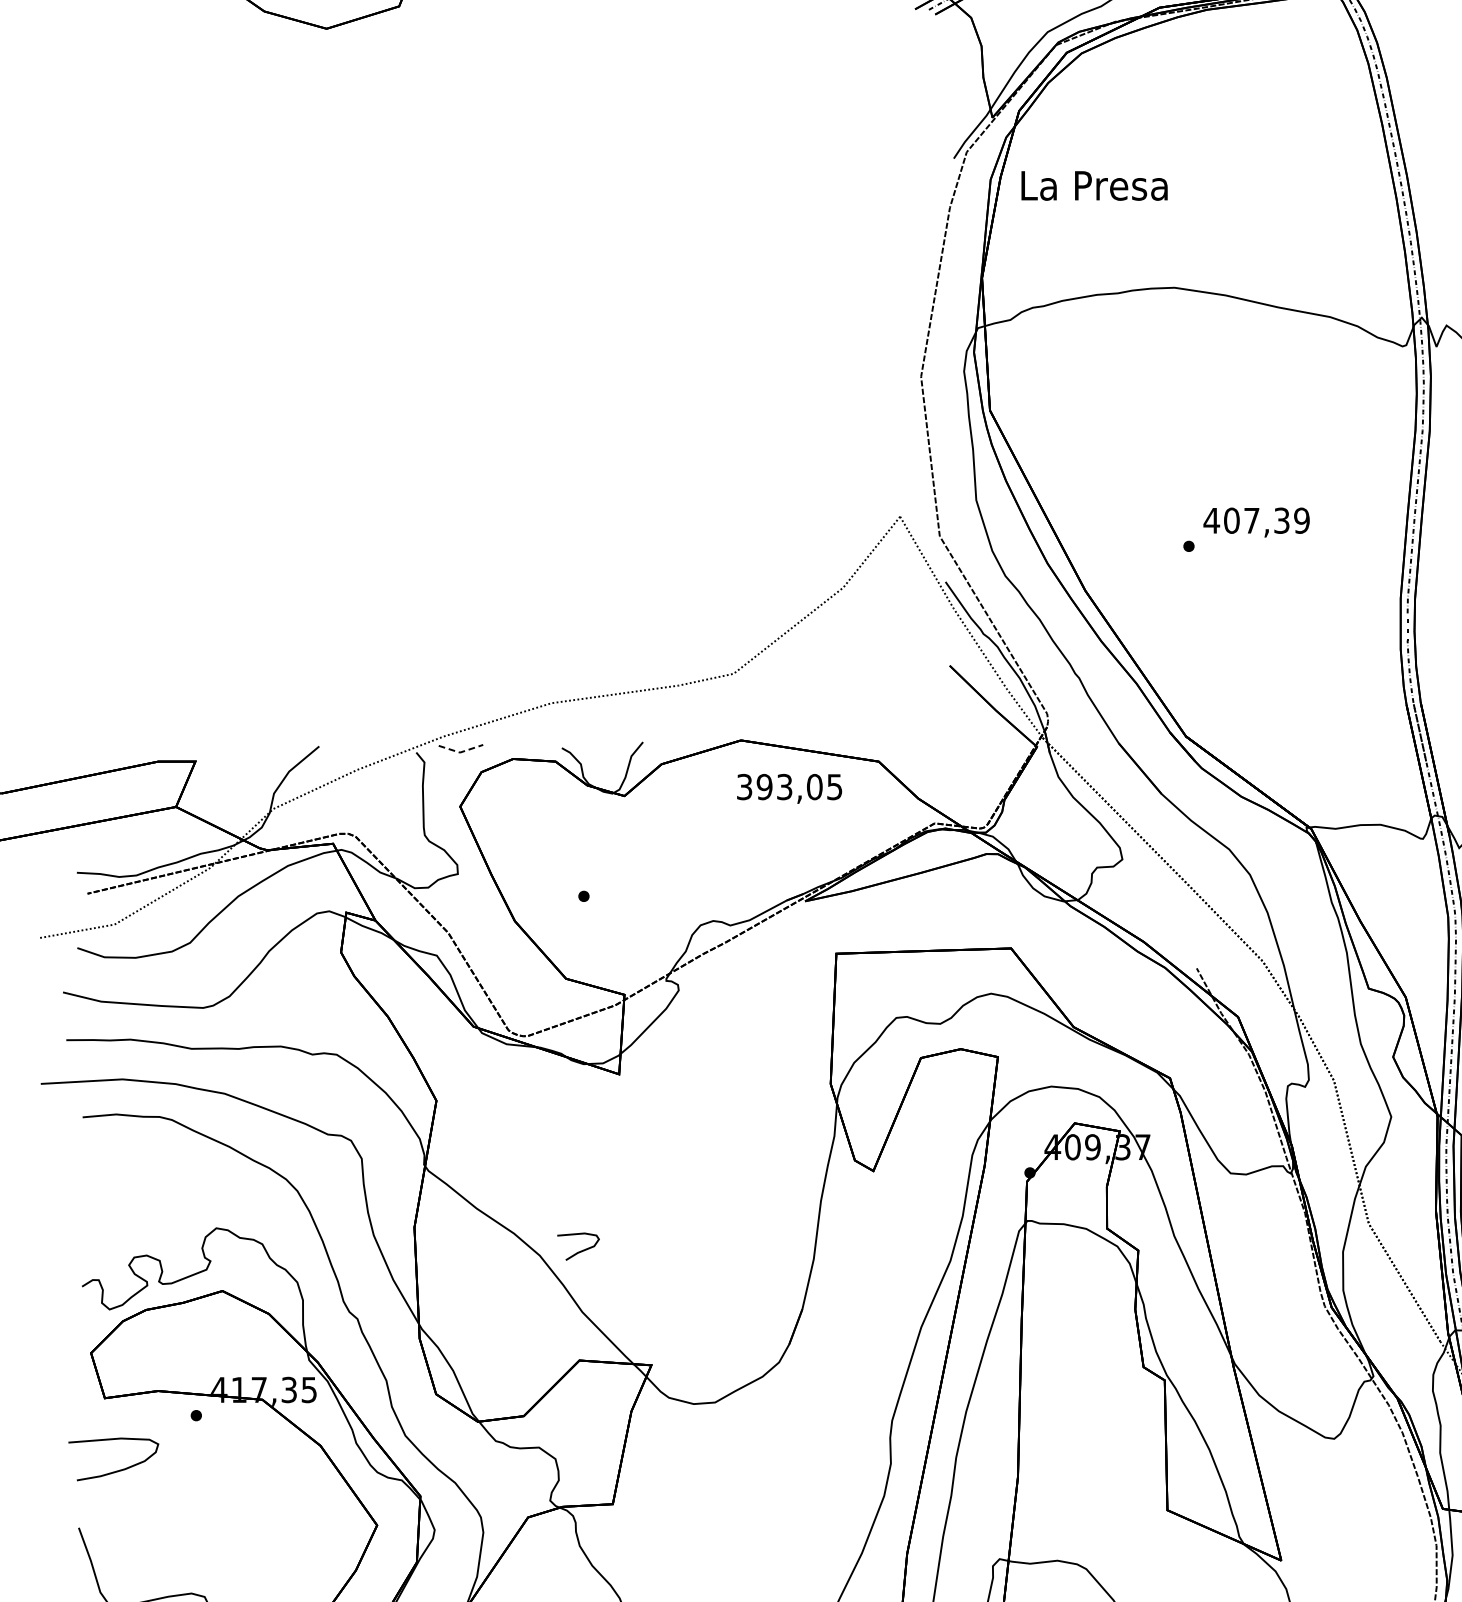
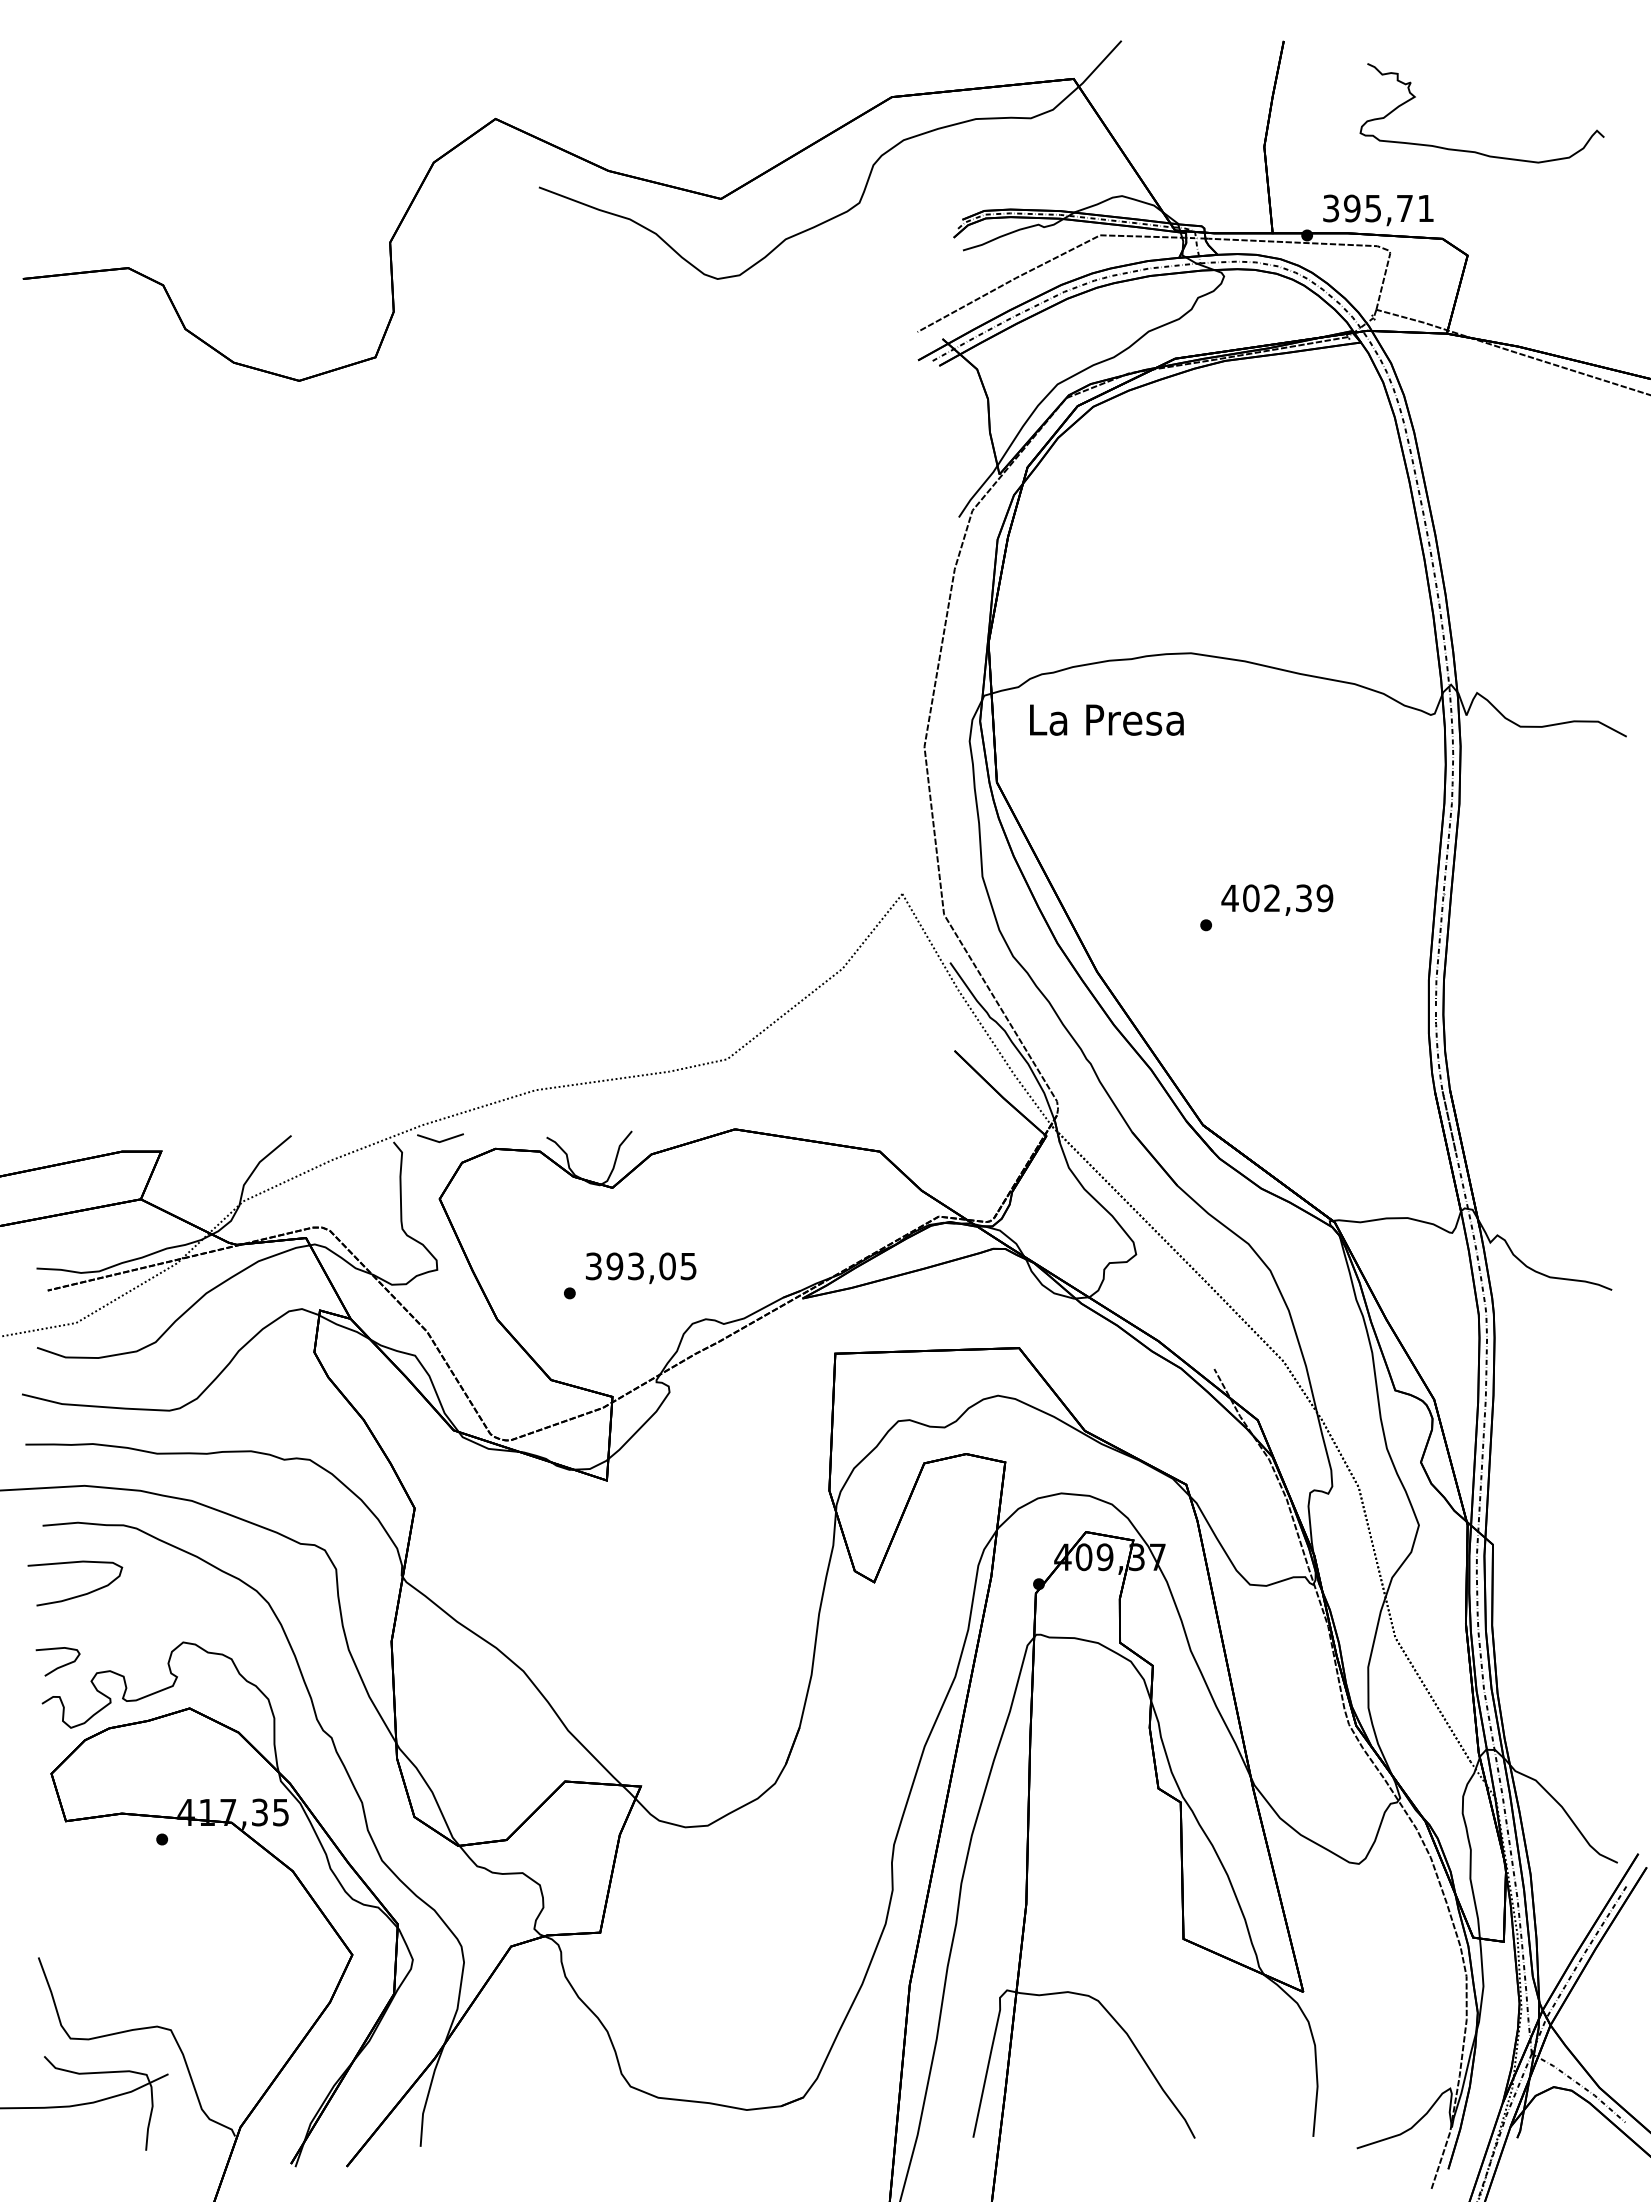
text: (1094, 185) -> (1106, 719), moved
text: (1252, 519) -> (1272, 897), 407,39 -> 402,39
line: (460, 751) -> (440, 1141), dashed -> solid
text: (789, 789) -> (641, 1268), moved
curve: (578, 1251) -> (58, 1666), moved
curve: (118, 1469) -> (80, 1594), moved

